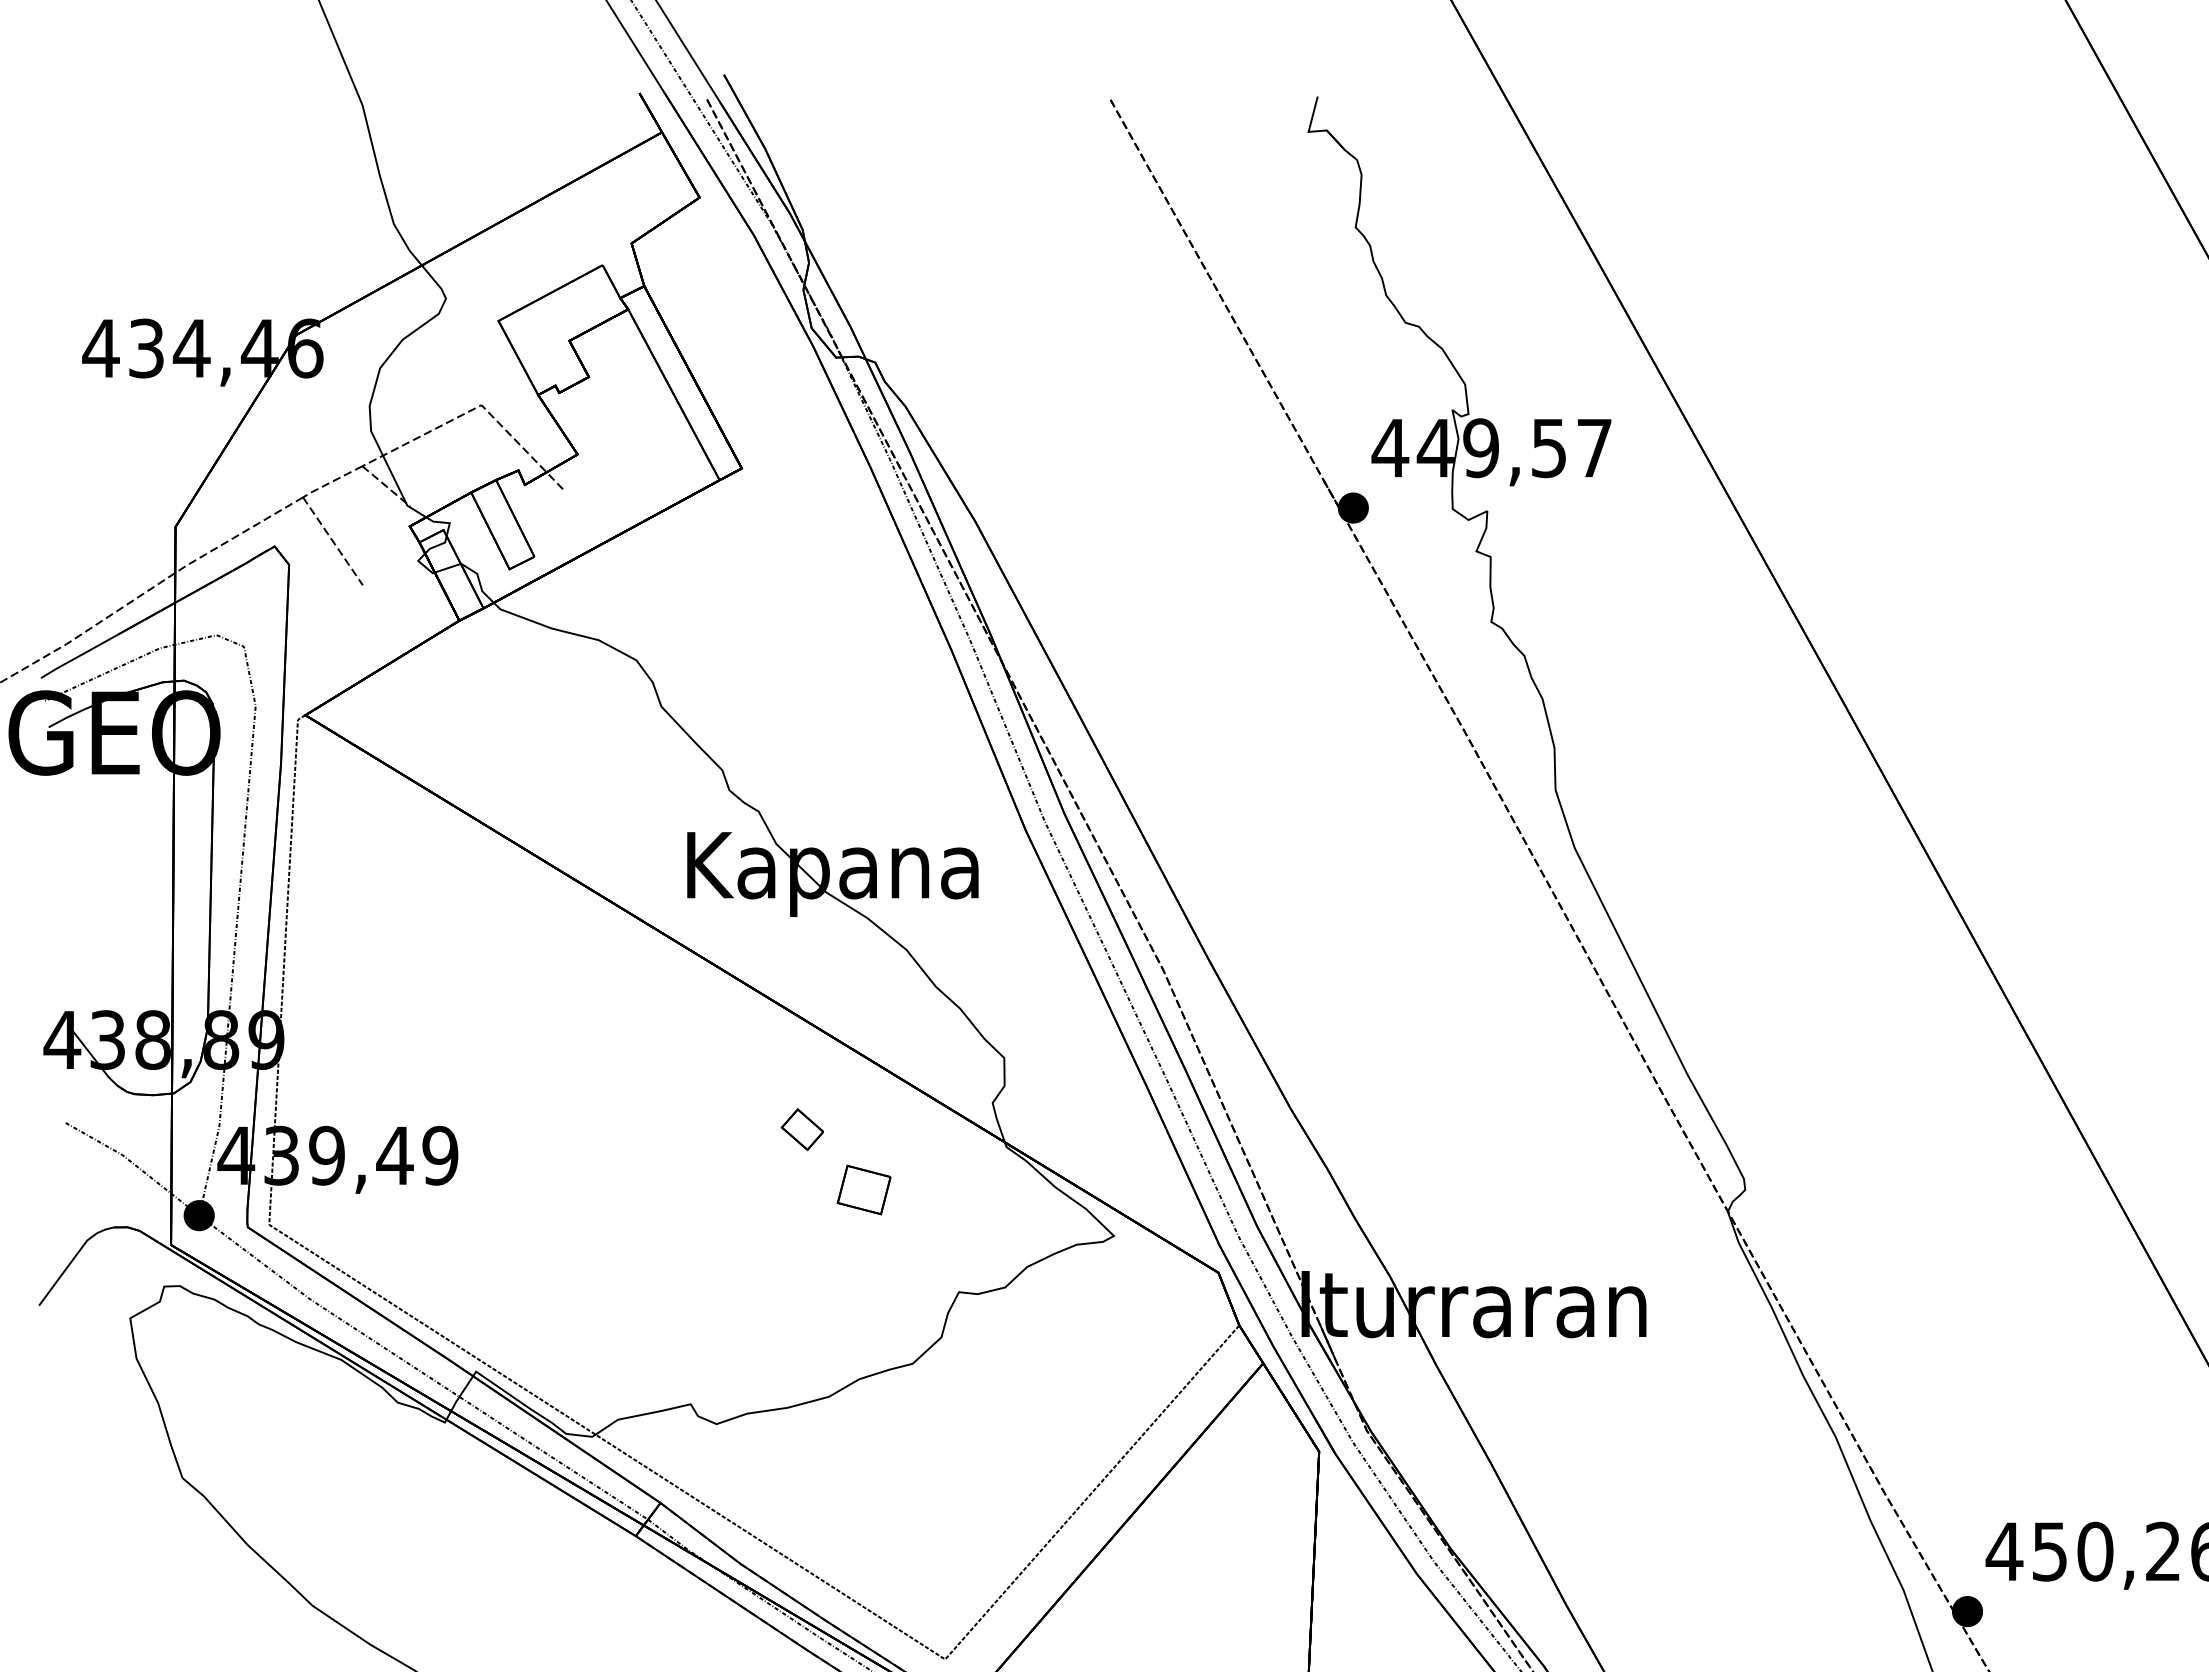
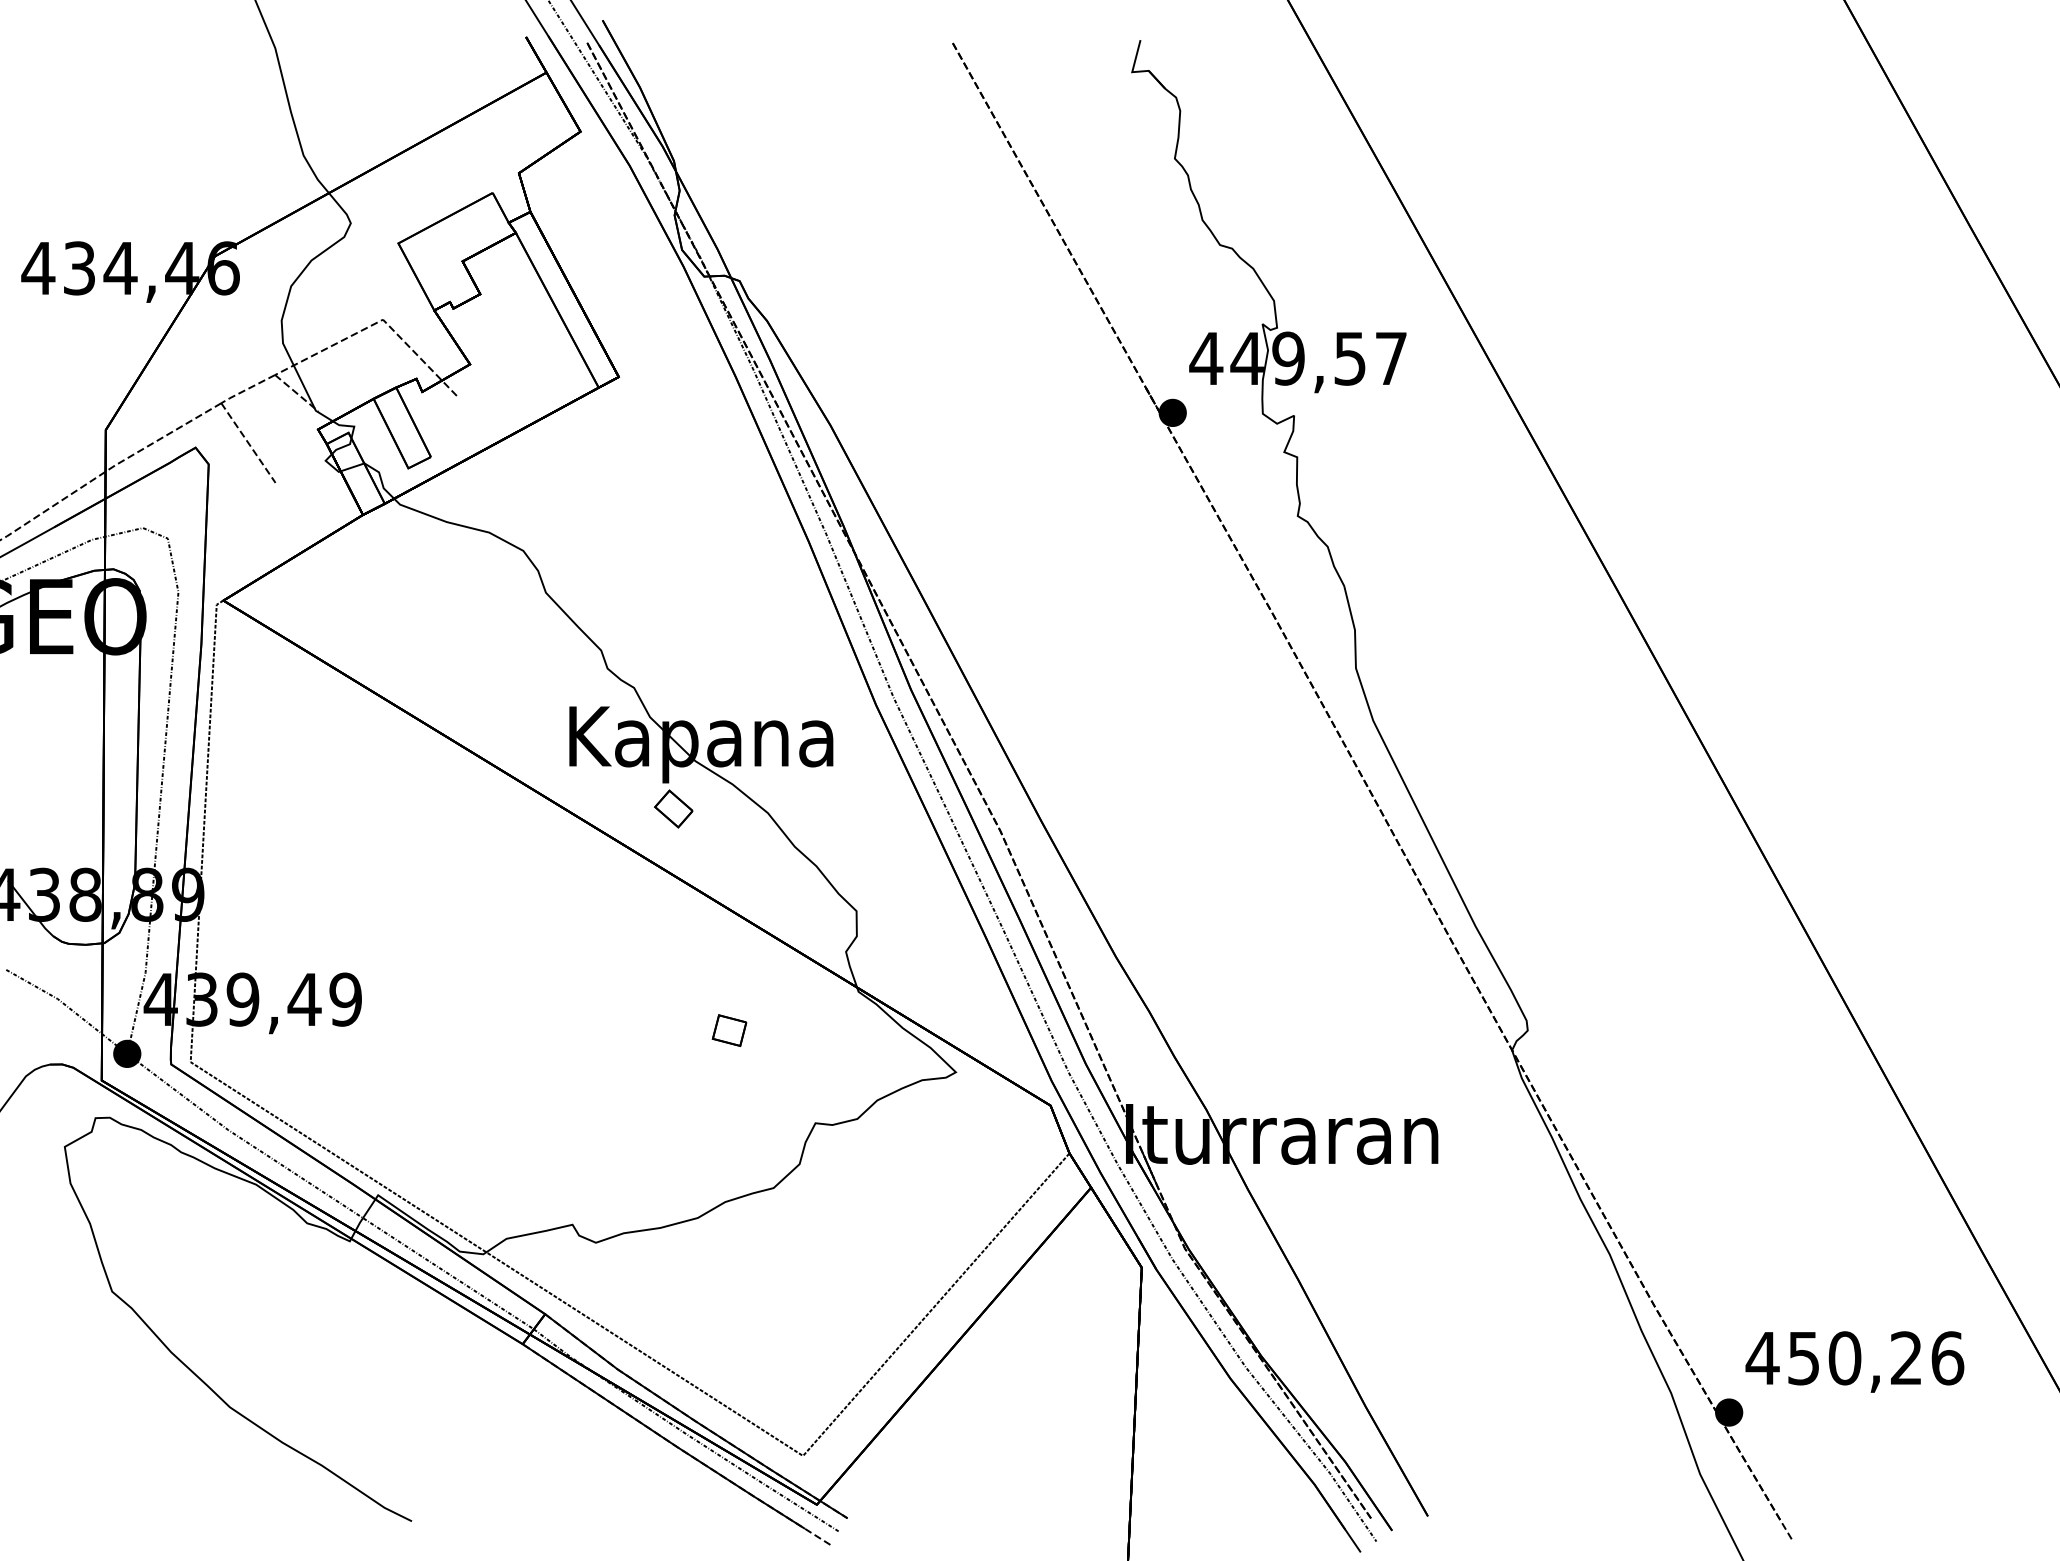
part: (802, 1129) -> (673, 808), moved
part: (864, 1189) -> (729, 1030), size x0.7

